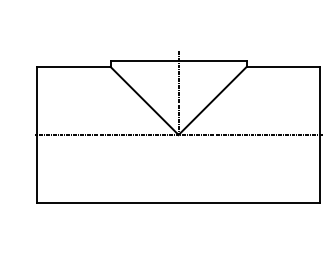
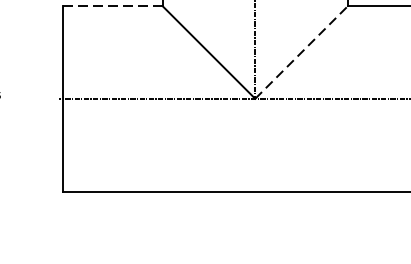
line: (73, 66) -> (112, 5), solid -> dashed
line: (213, 100) -> (302, 51), solid -> dashed

